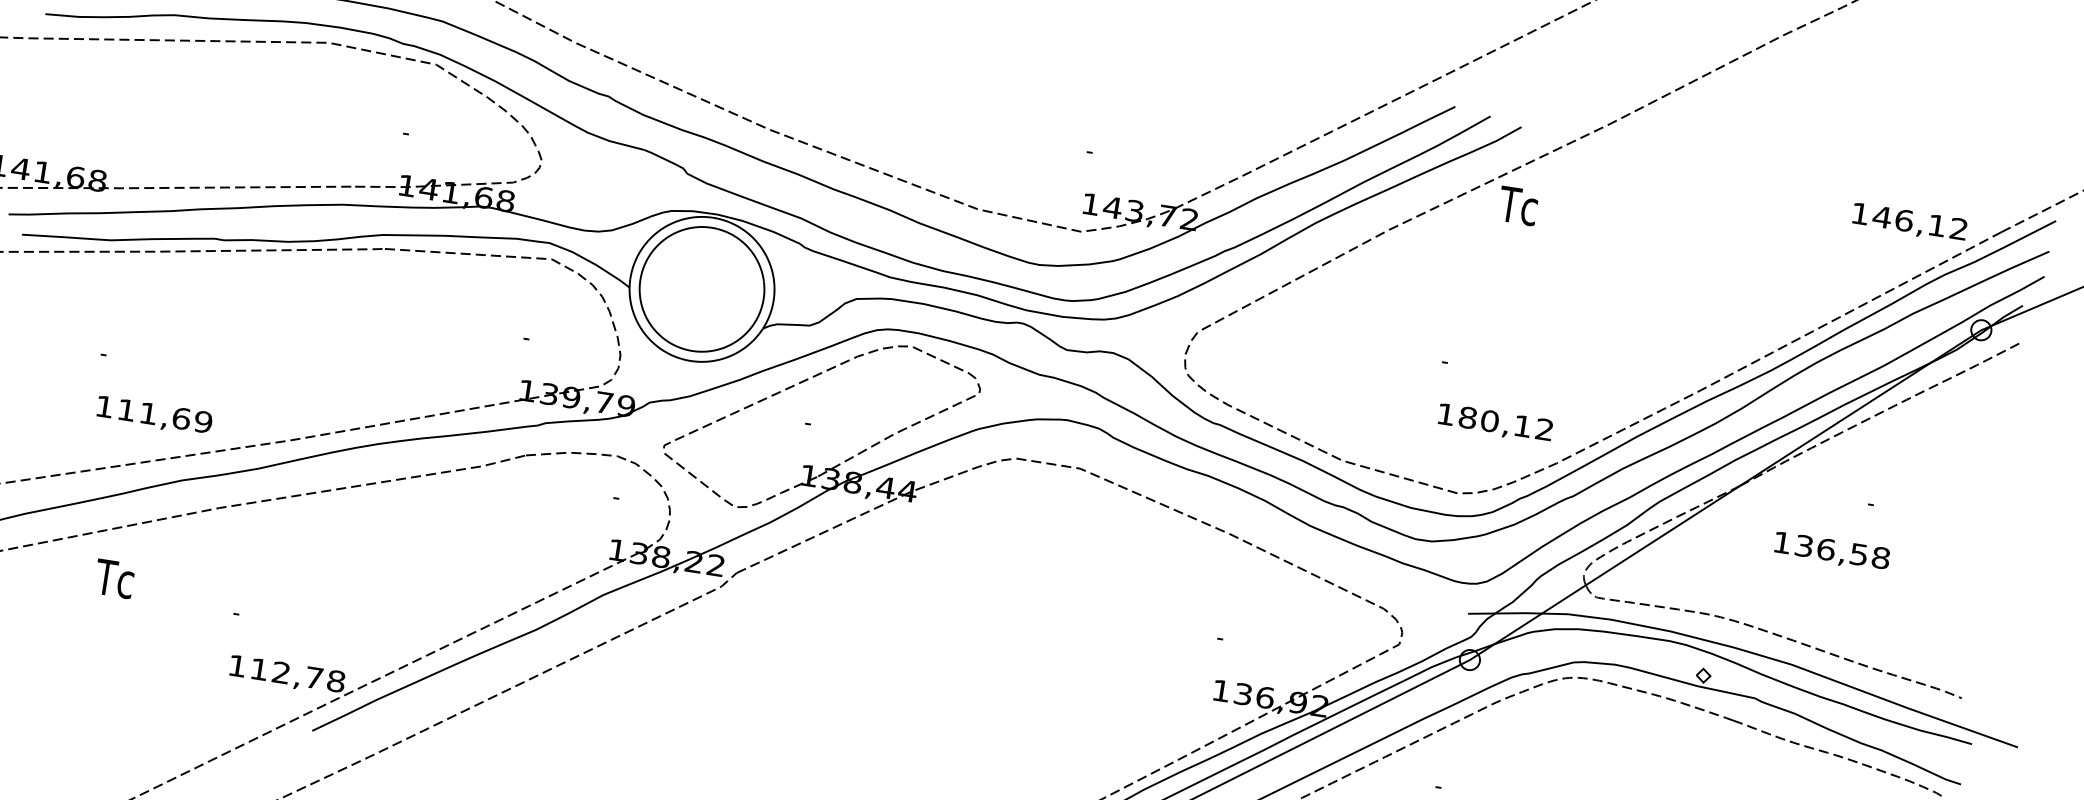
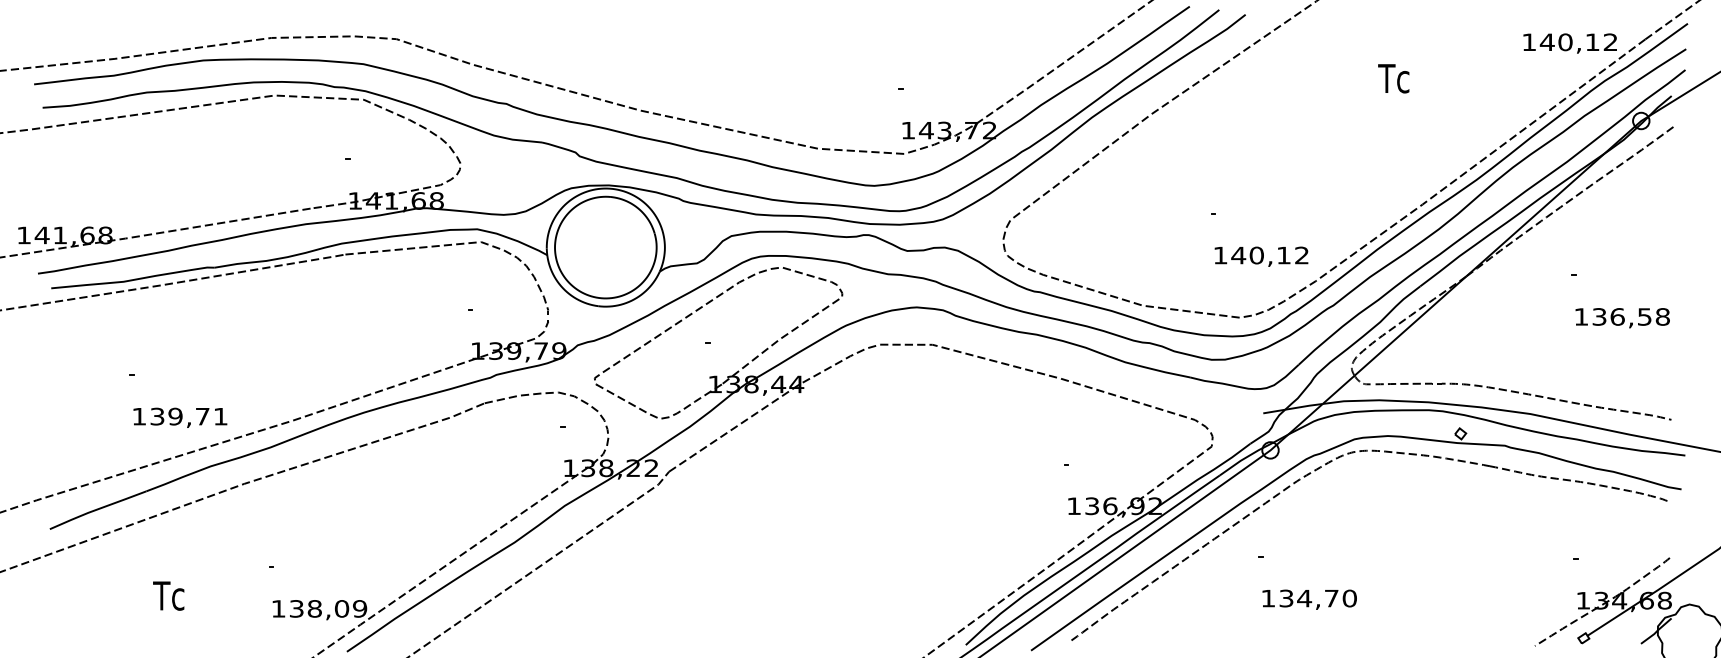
text: (1517, 205) -> (1393, 78), moved
text: (1904, 219) -> (1565, 41), 146,12 -> 140,12
text: (164, 415) -> (188, 416), 111,69 -> 139,71
text: (1467, 417) -> (1238, 255), 180,12 -> 140,12
text: (1831, 552) -> (1622, 318), moved
text: (114, 578) -> (168, 595), moved
text: (298, 674) -> (328, 608), 112,78 -> 138,09

